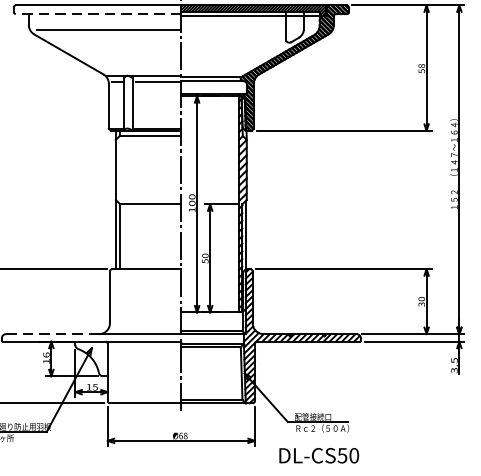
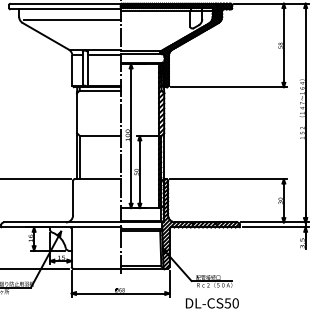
line: (98, 14) -> (65, 9), dashed -> solid
line: (51, 334) -> (34, 222), dashed -> solid

